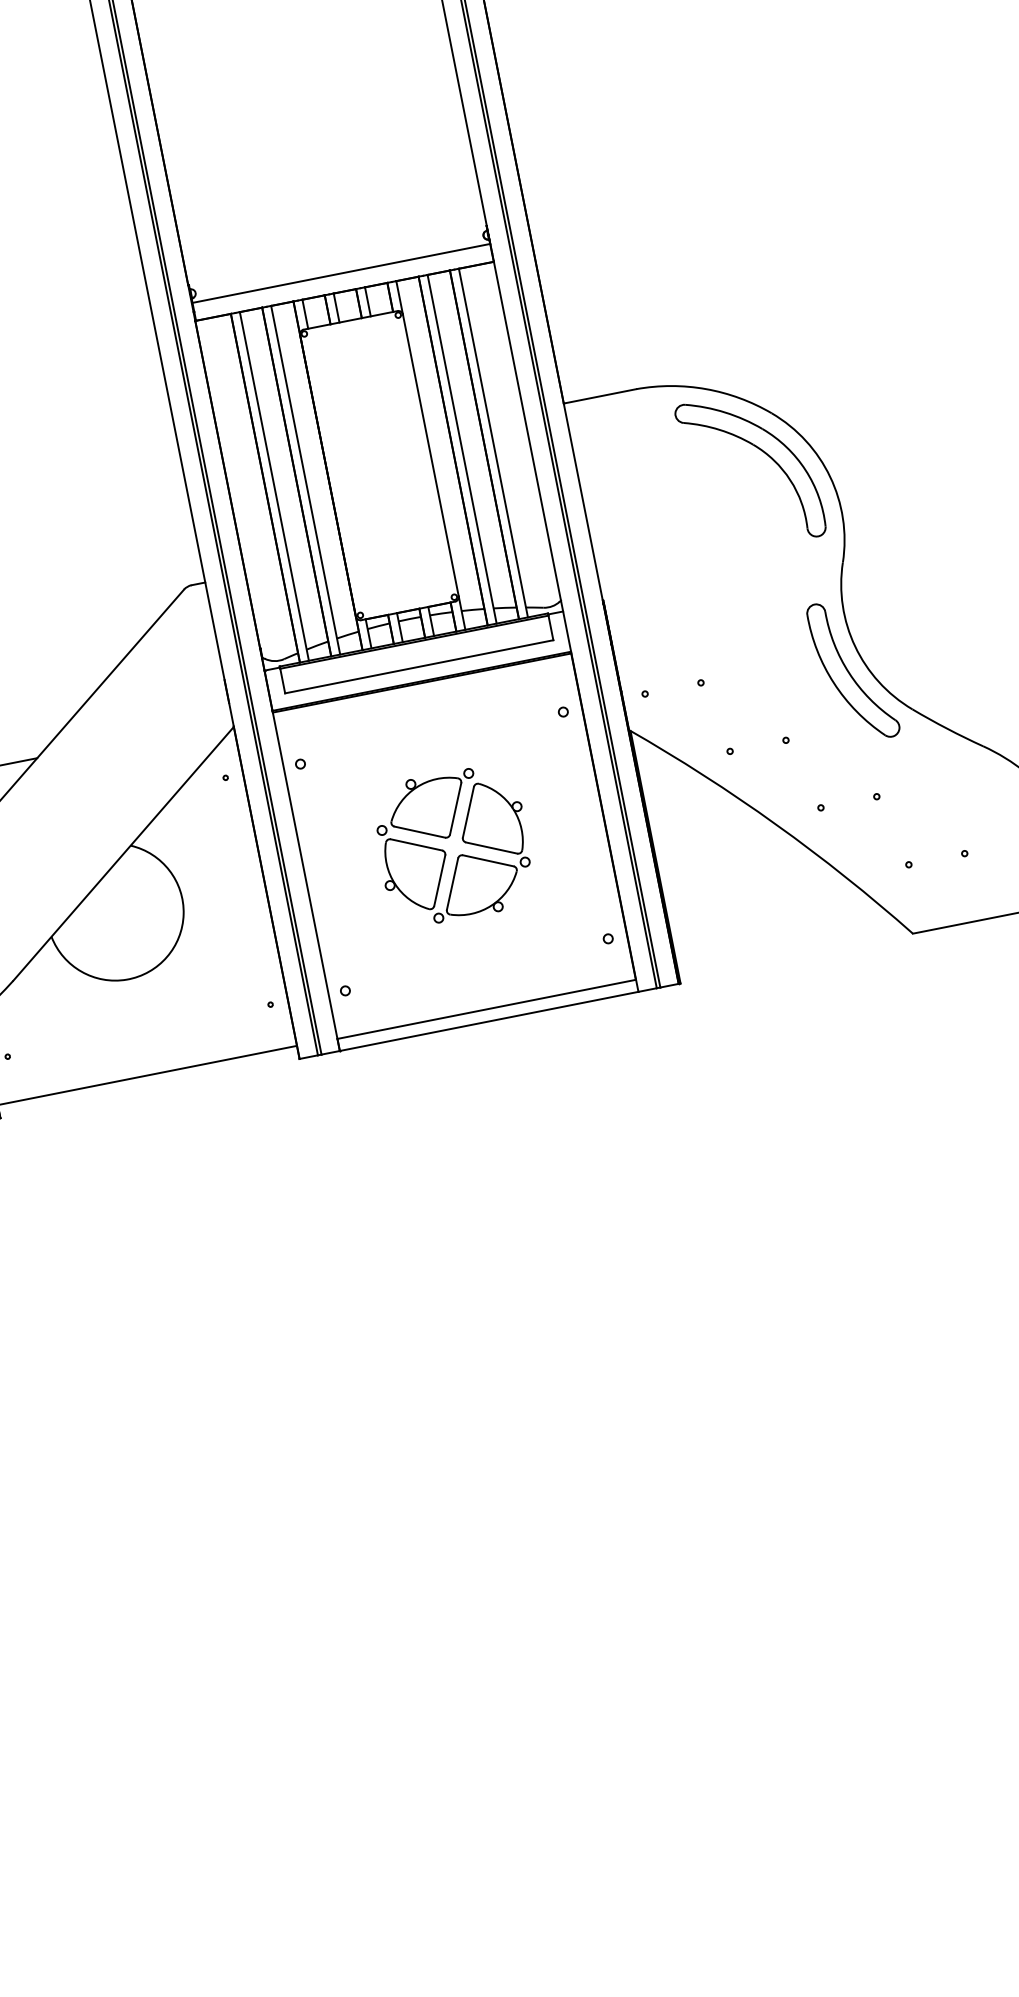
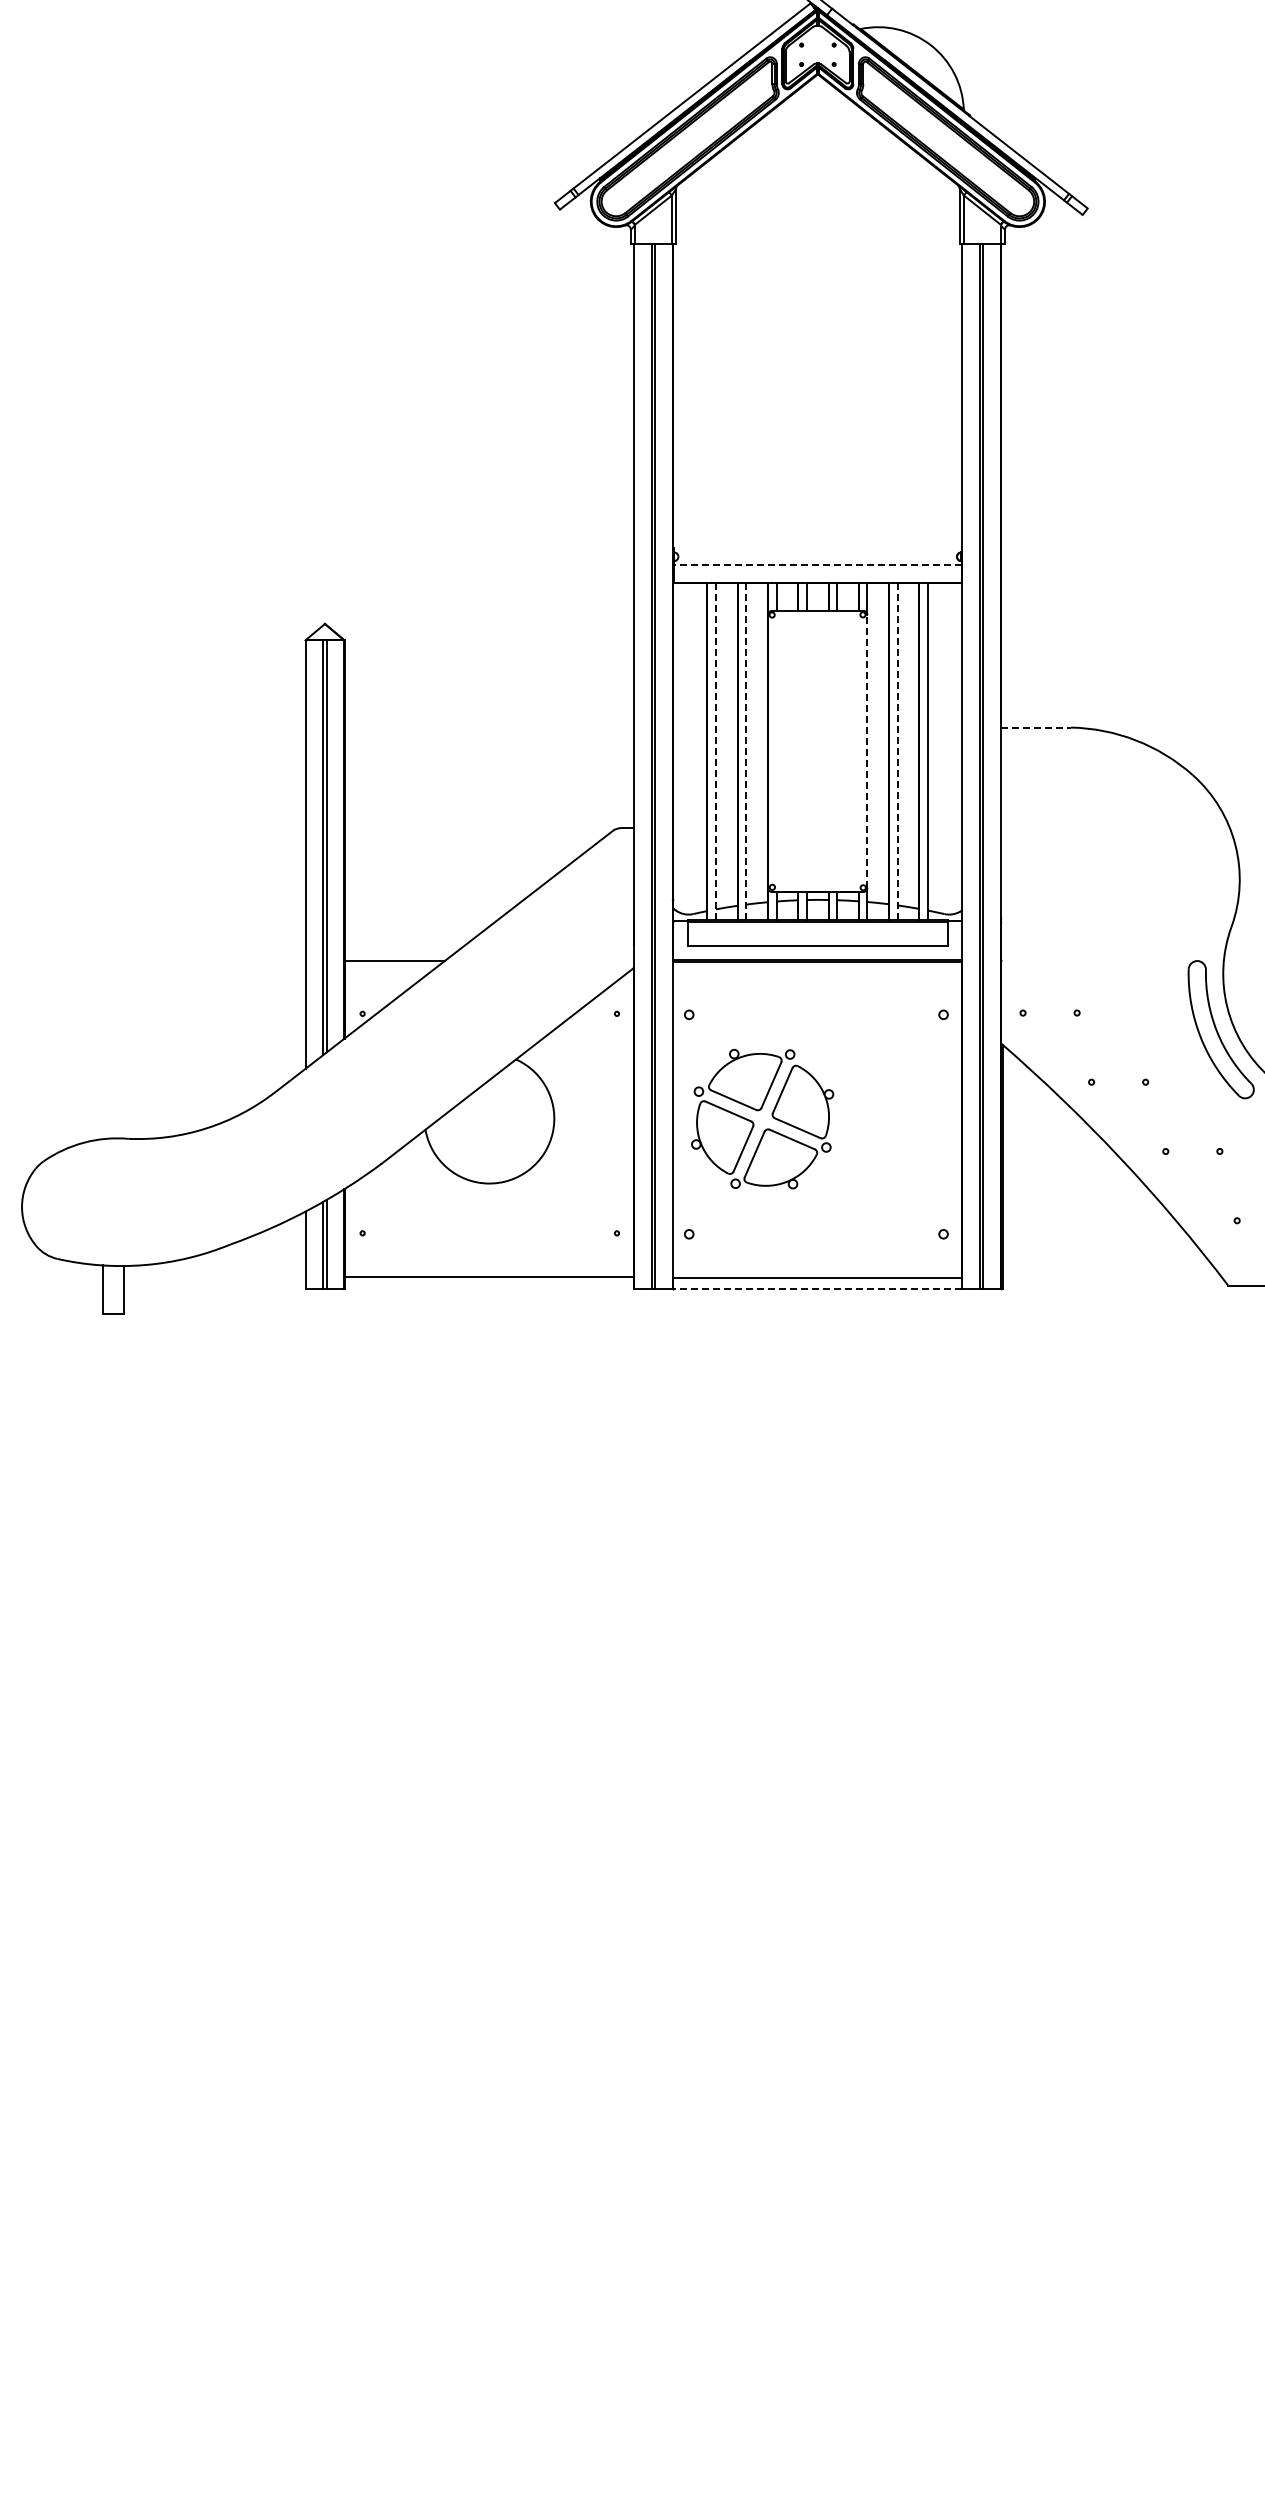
line: (341, 273) -> (817, 565), solid -> dashed
line: (600, 396) -> (1036, 727), solid -> dashed
line: (461, 449) -> (897, 751), solid -> dashed
part: (762, 452) -> (1176, 809), removed
line: (430, 454) -> (867, 750), solid -> dashed
line: (305, 480) -> (746, 751), solid -> dashed
line: (274, 486) -> (716, 751), solid -> dashed
part: (447, 838) -> (758, 1111), moved
line: (488, 1021) -> (816, 1289), solid -> dashed

